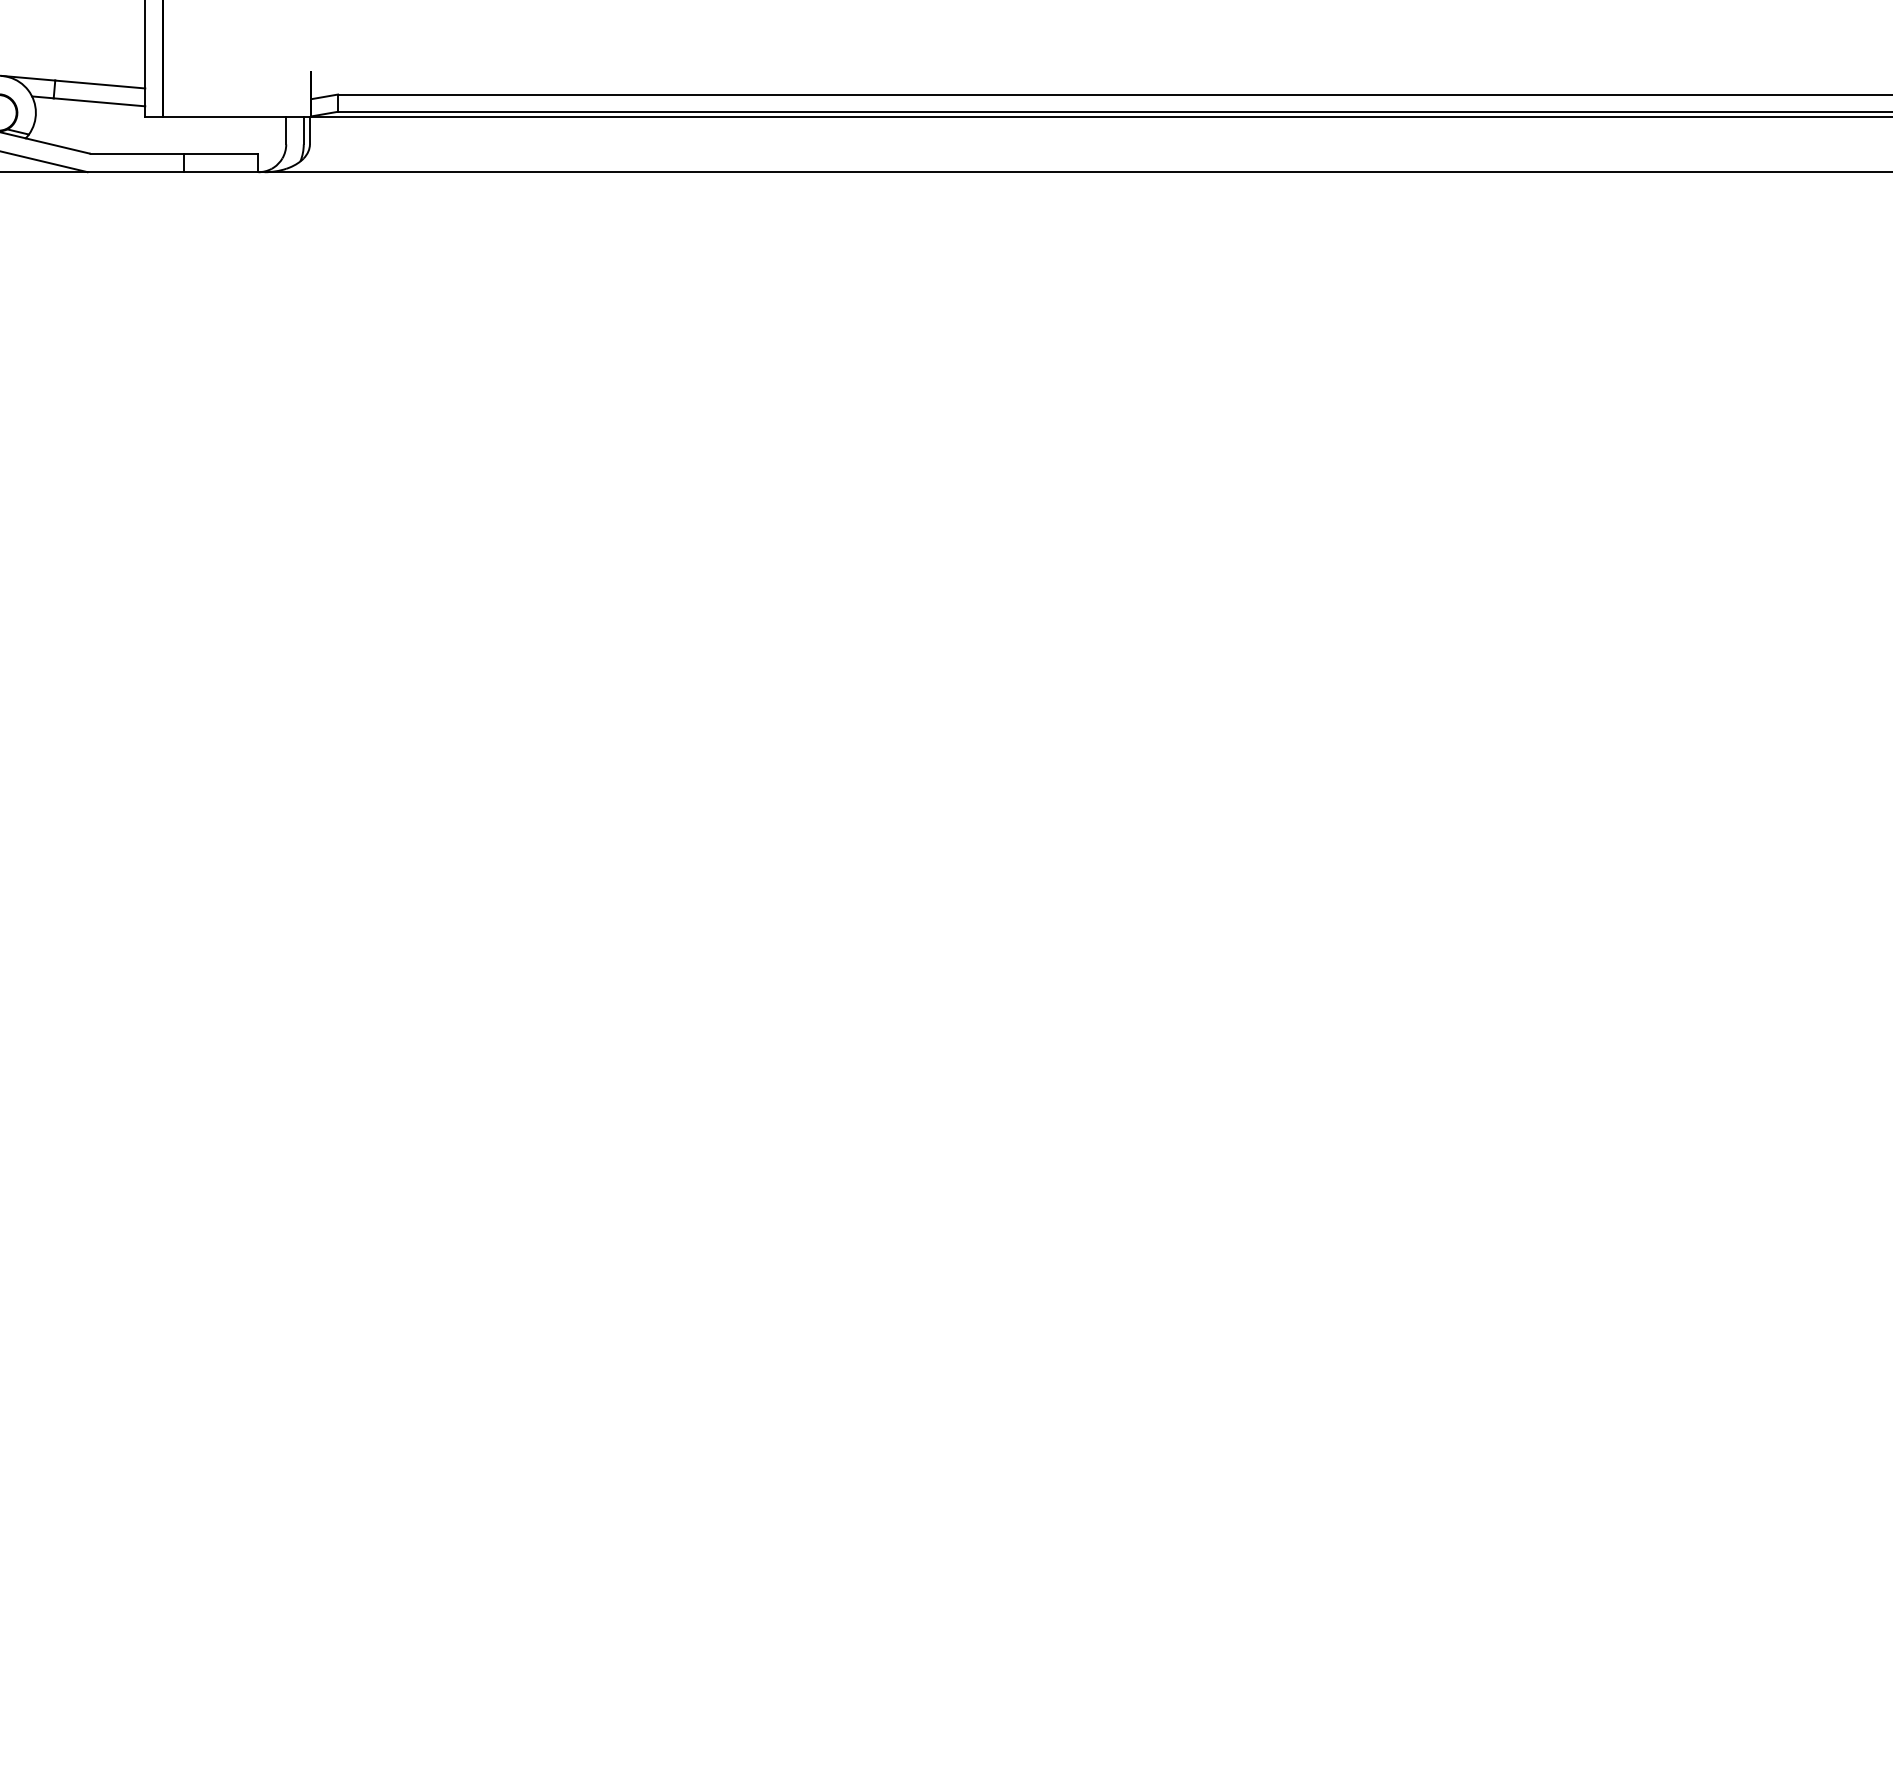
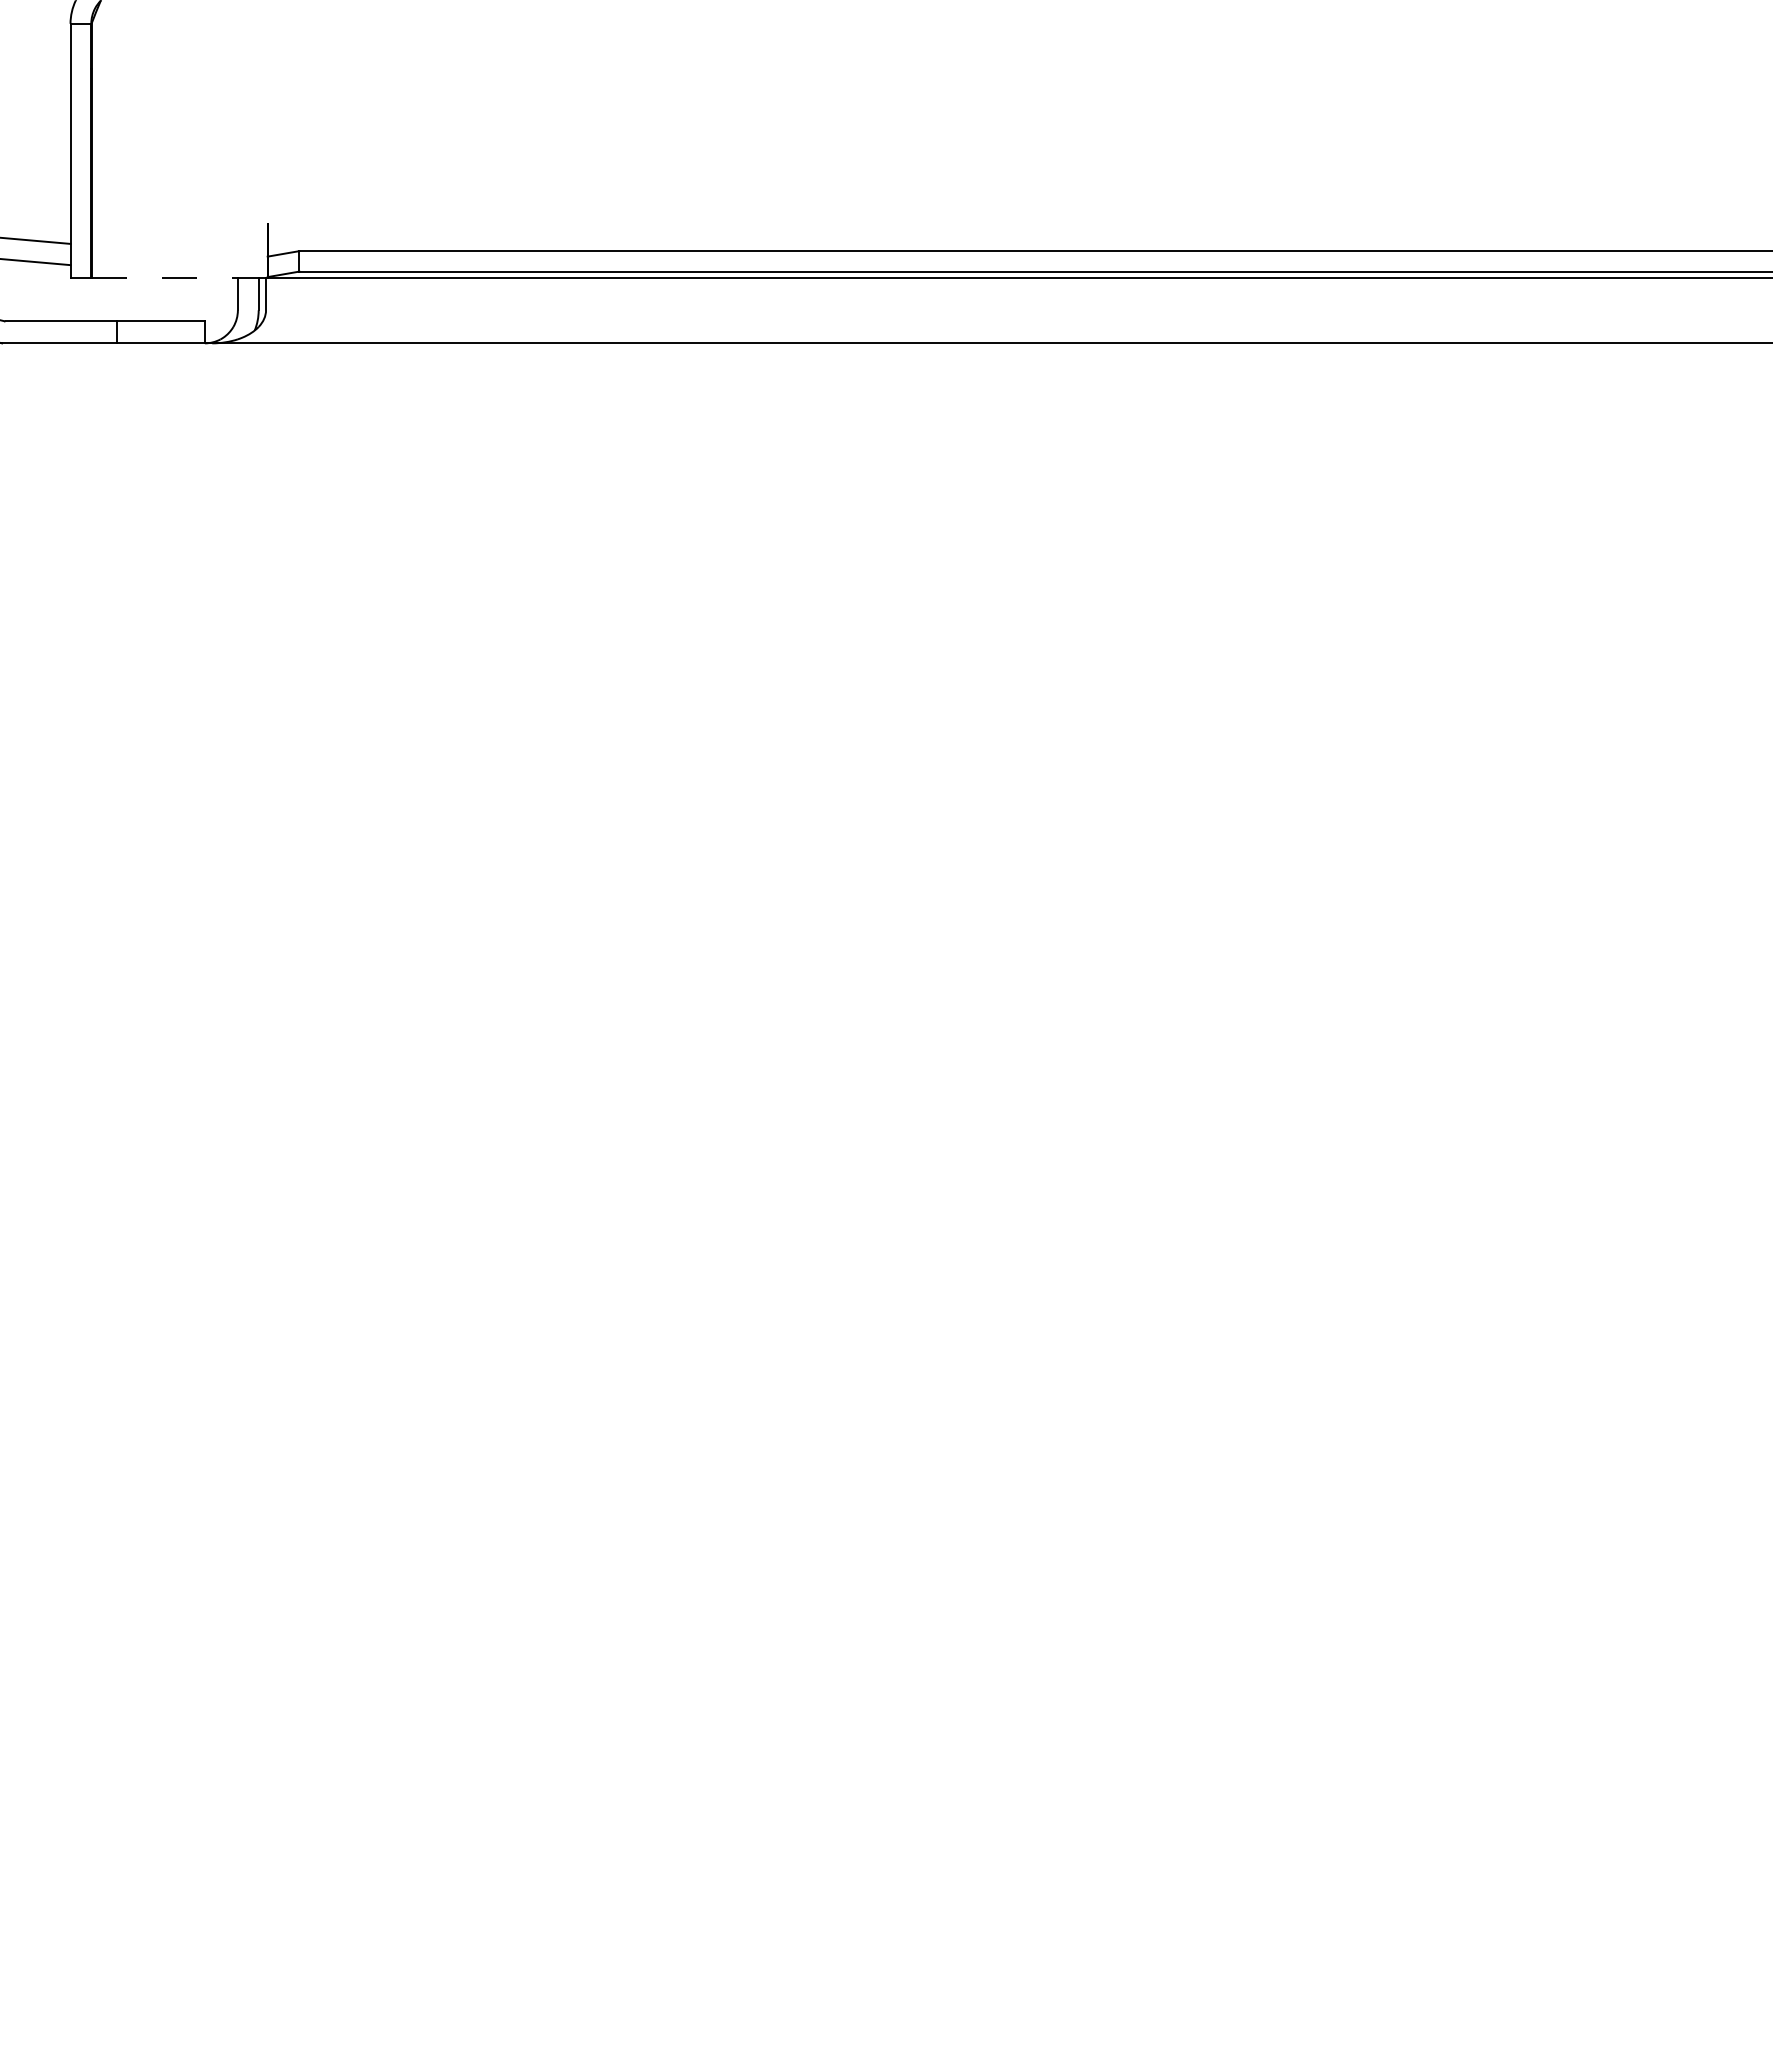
line: (236, 117) -> (178, 278), solid -> dashed

